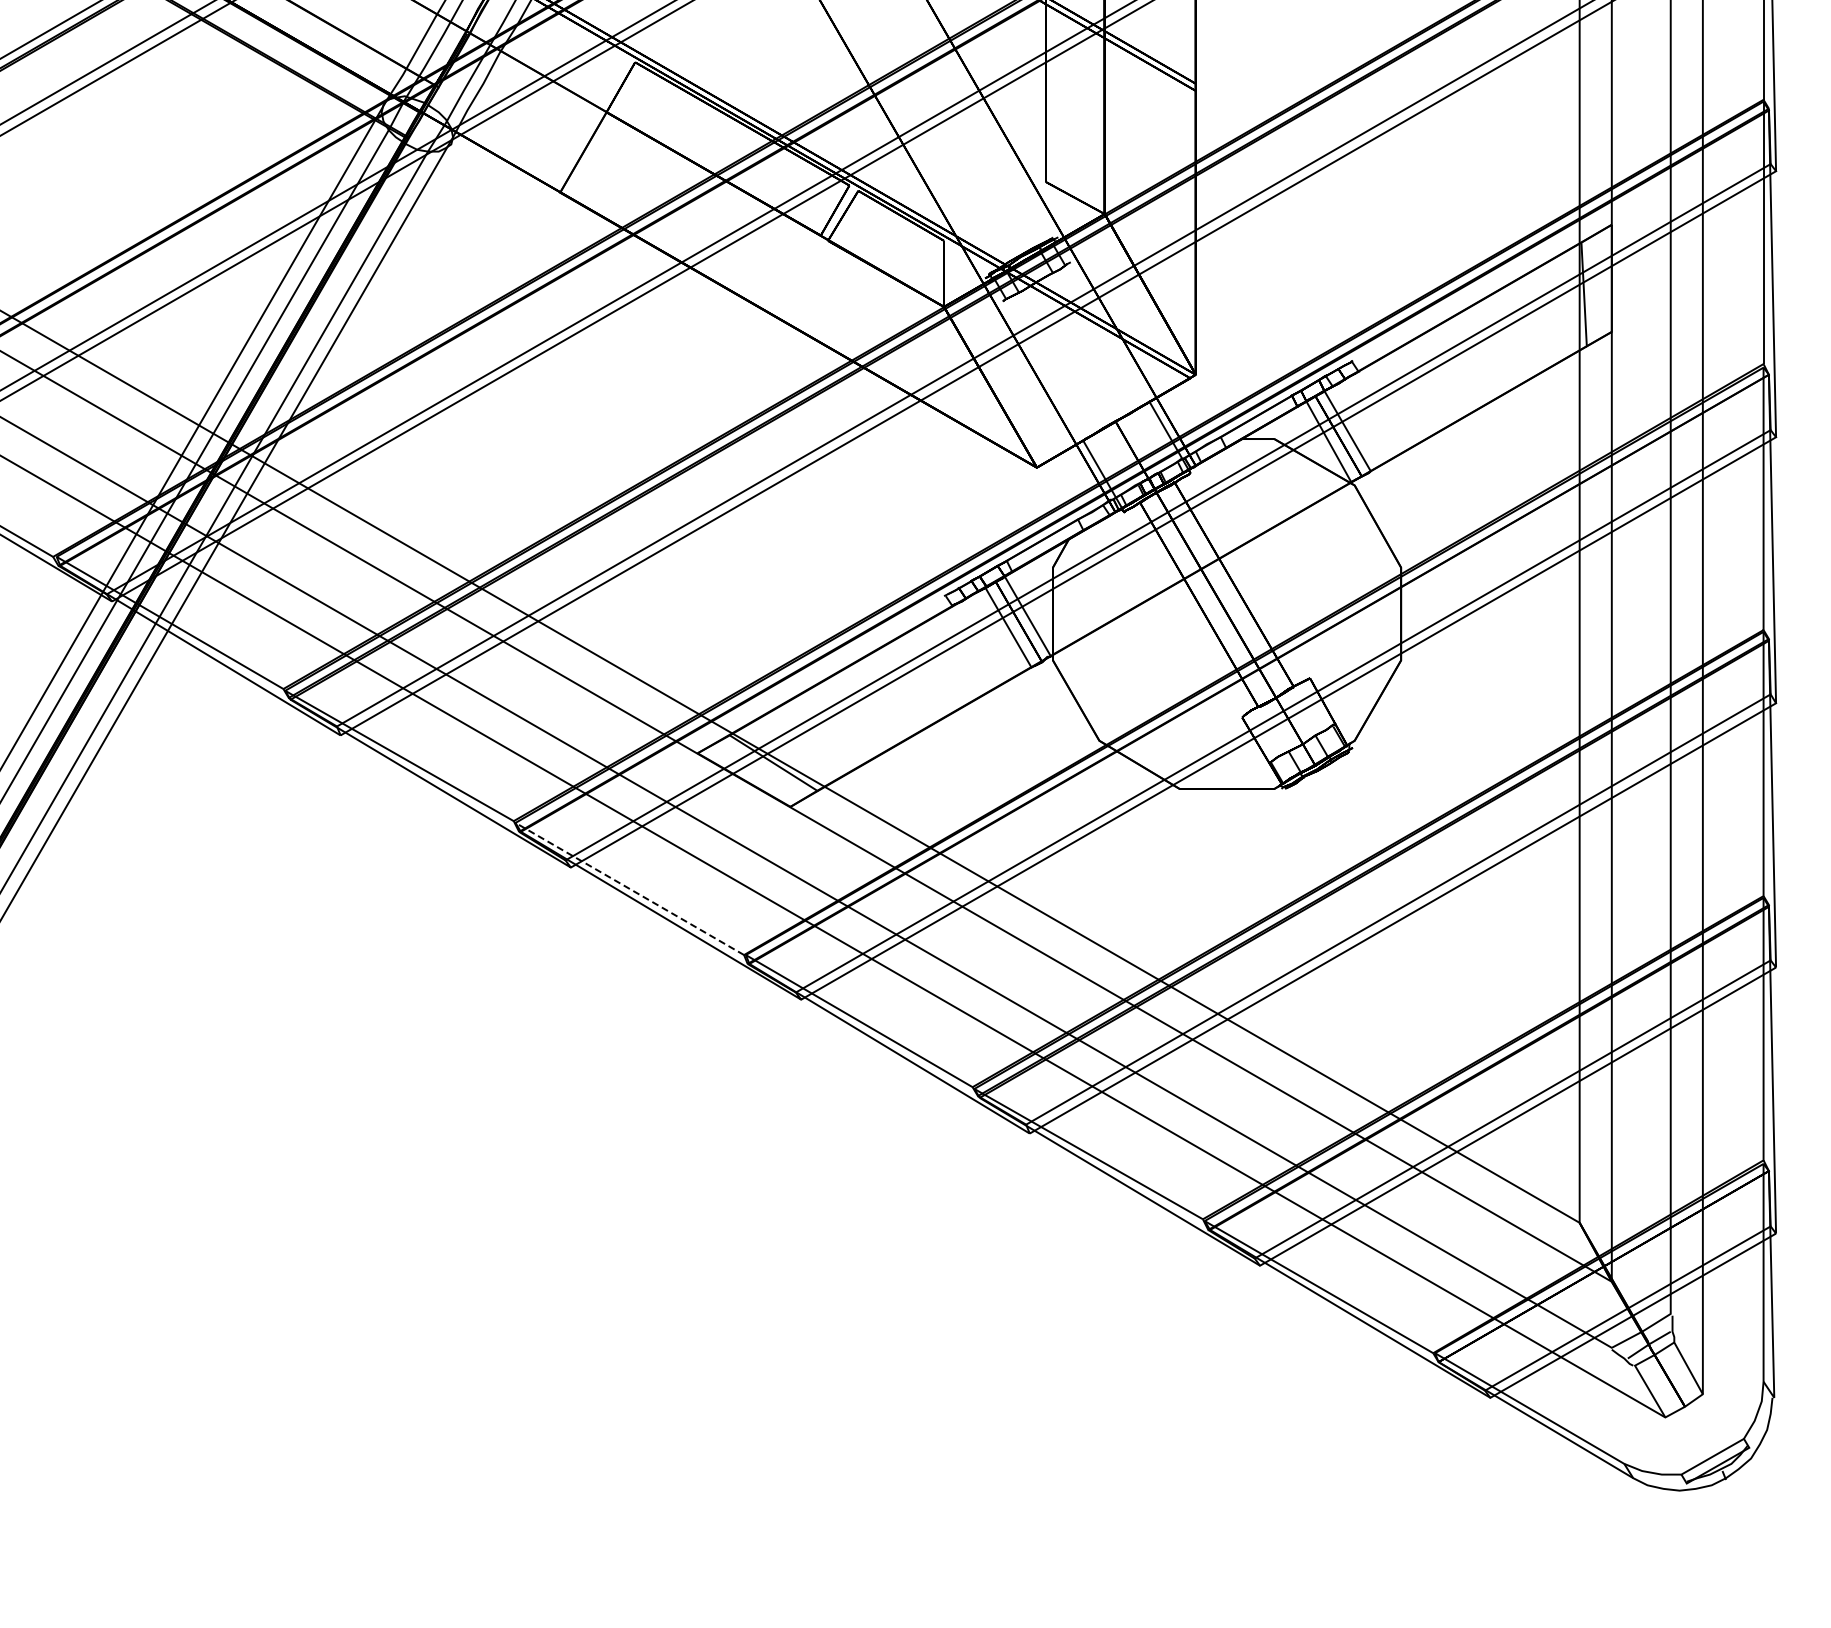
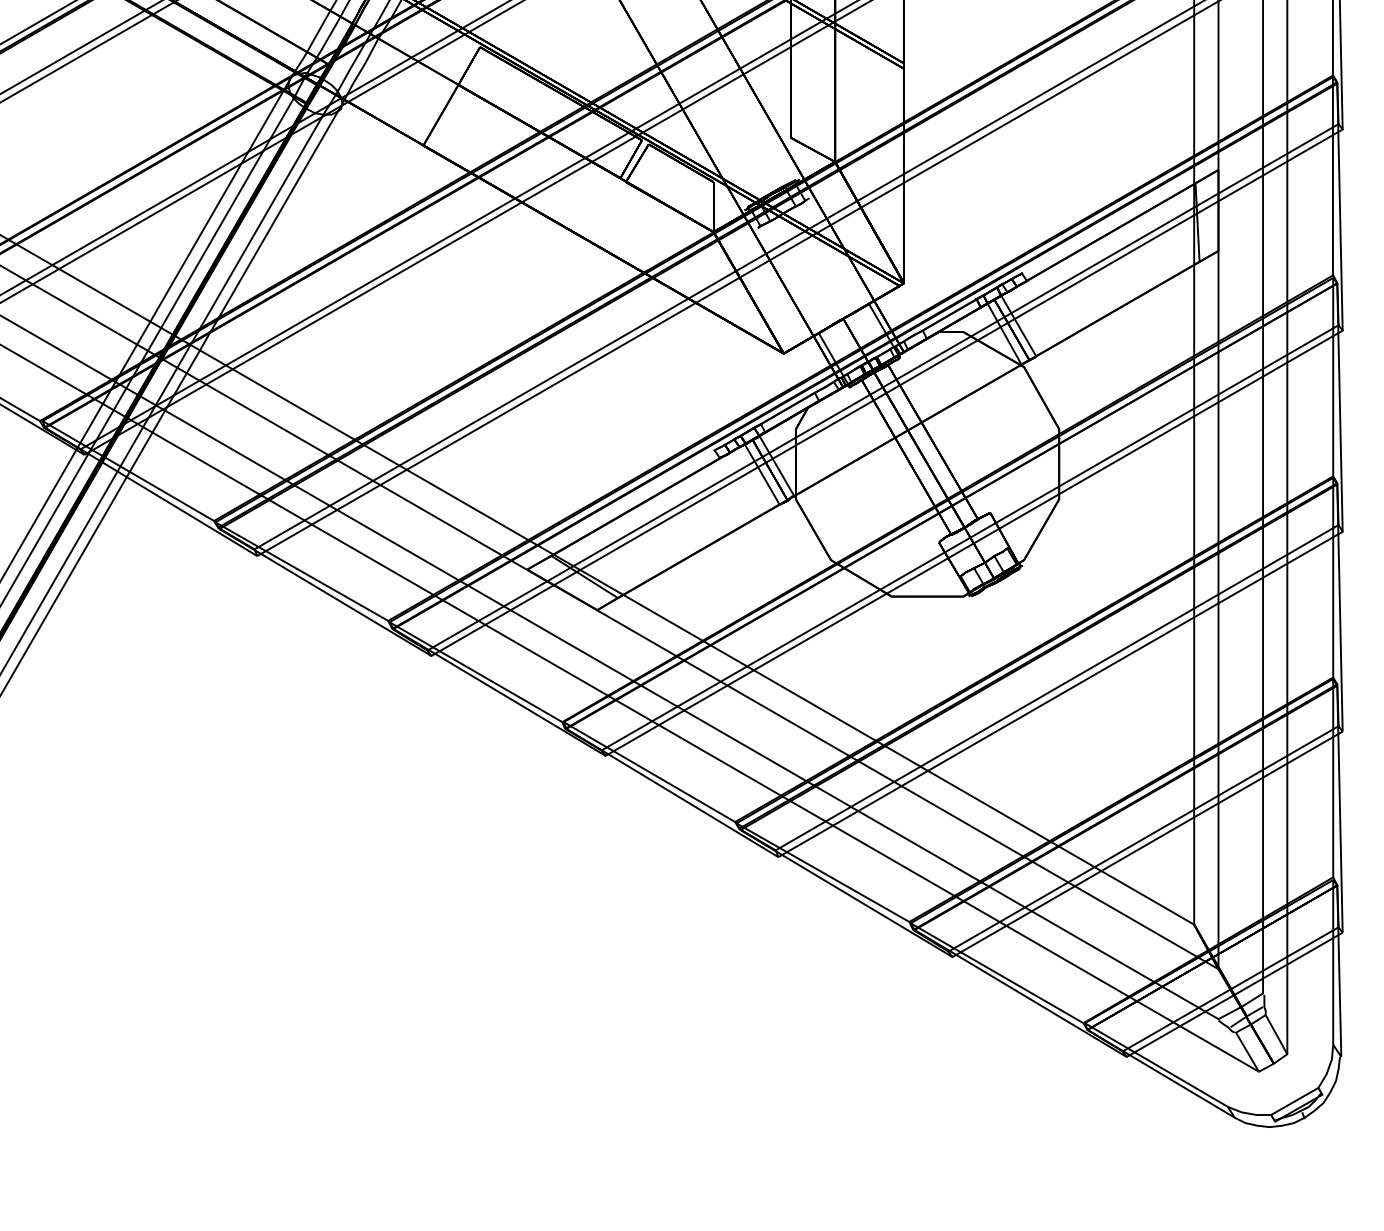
line: (629, 888) -> (475, 671), dashed -> solid

